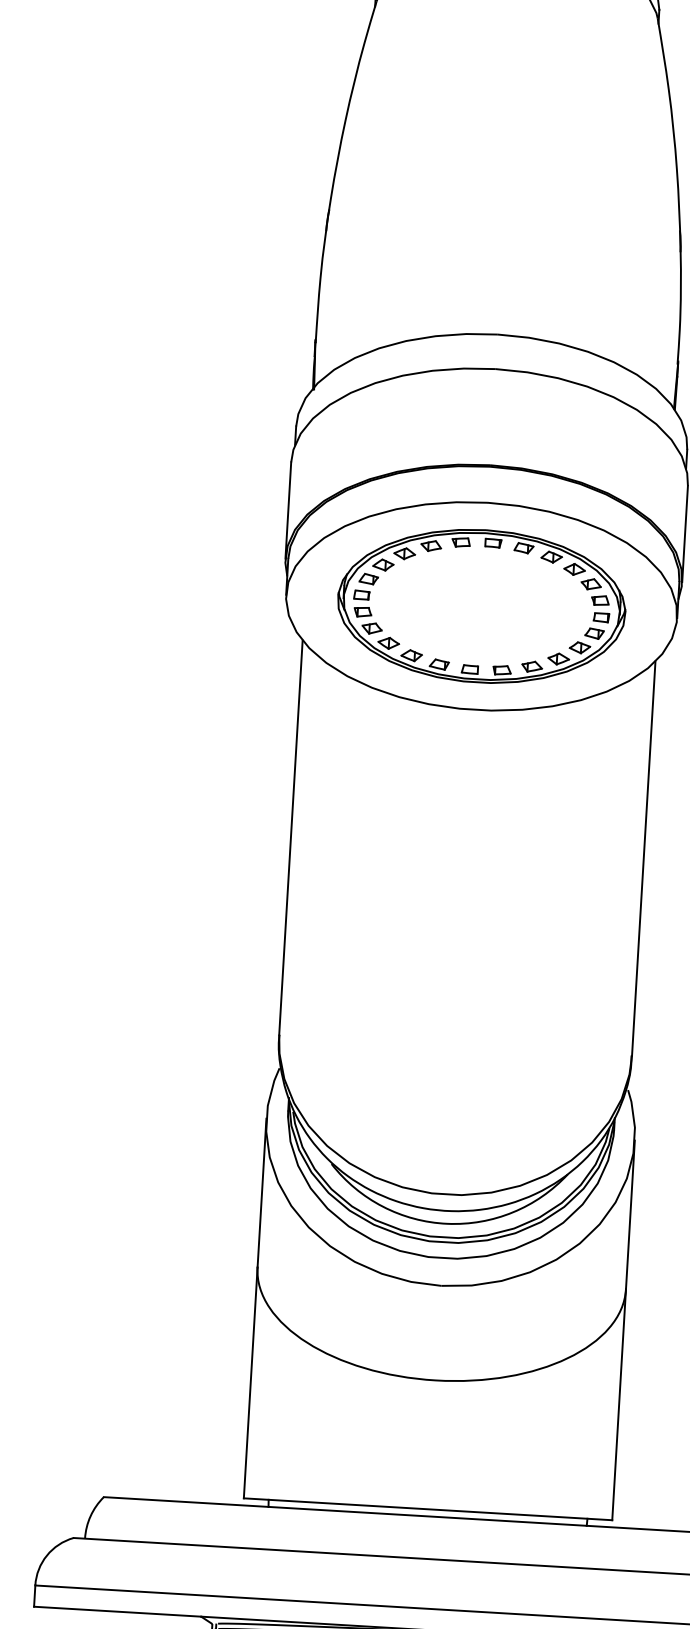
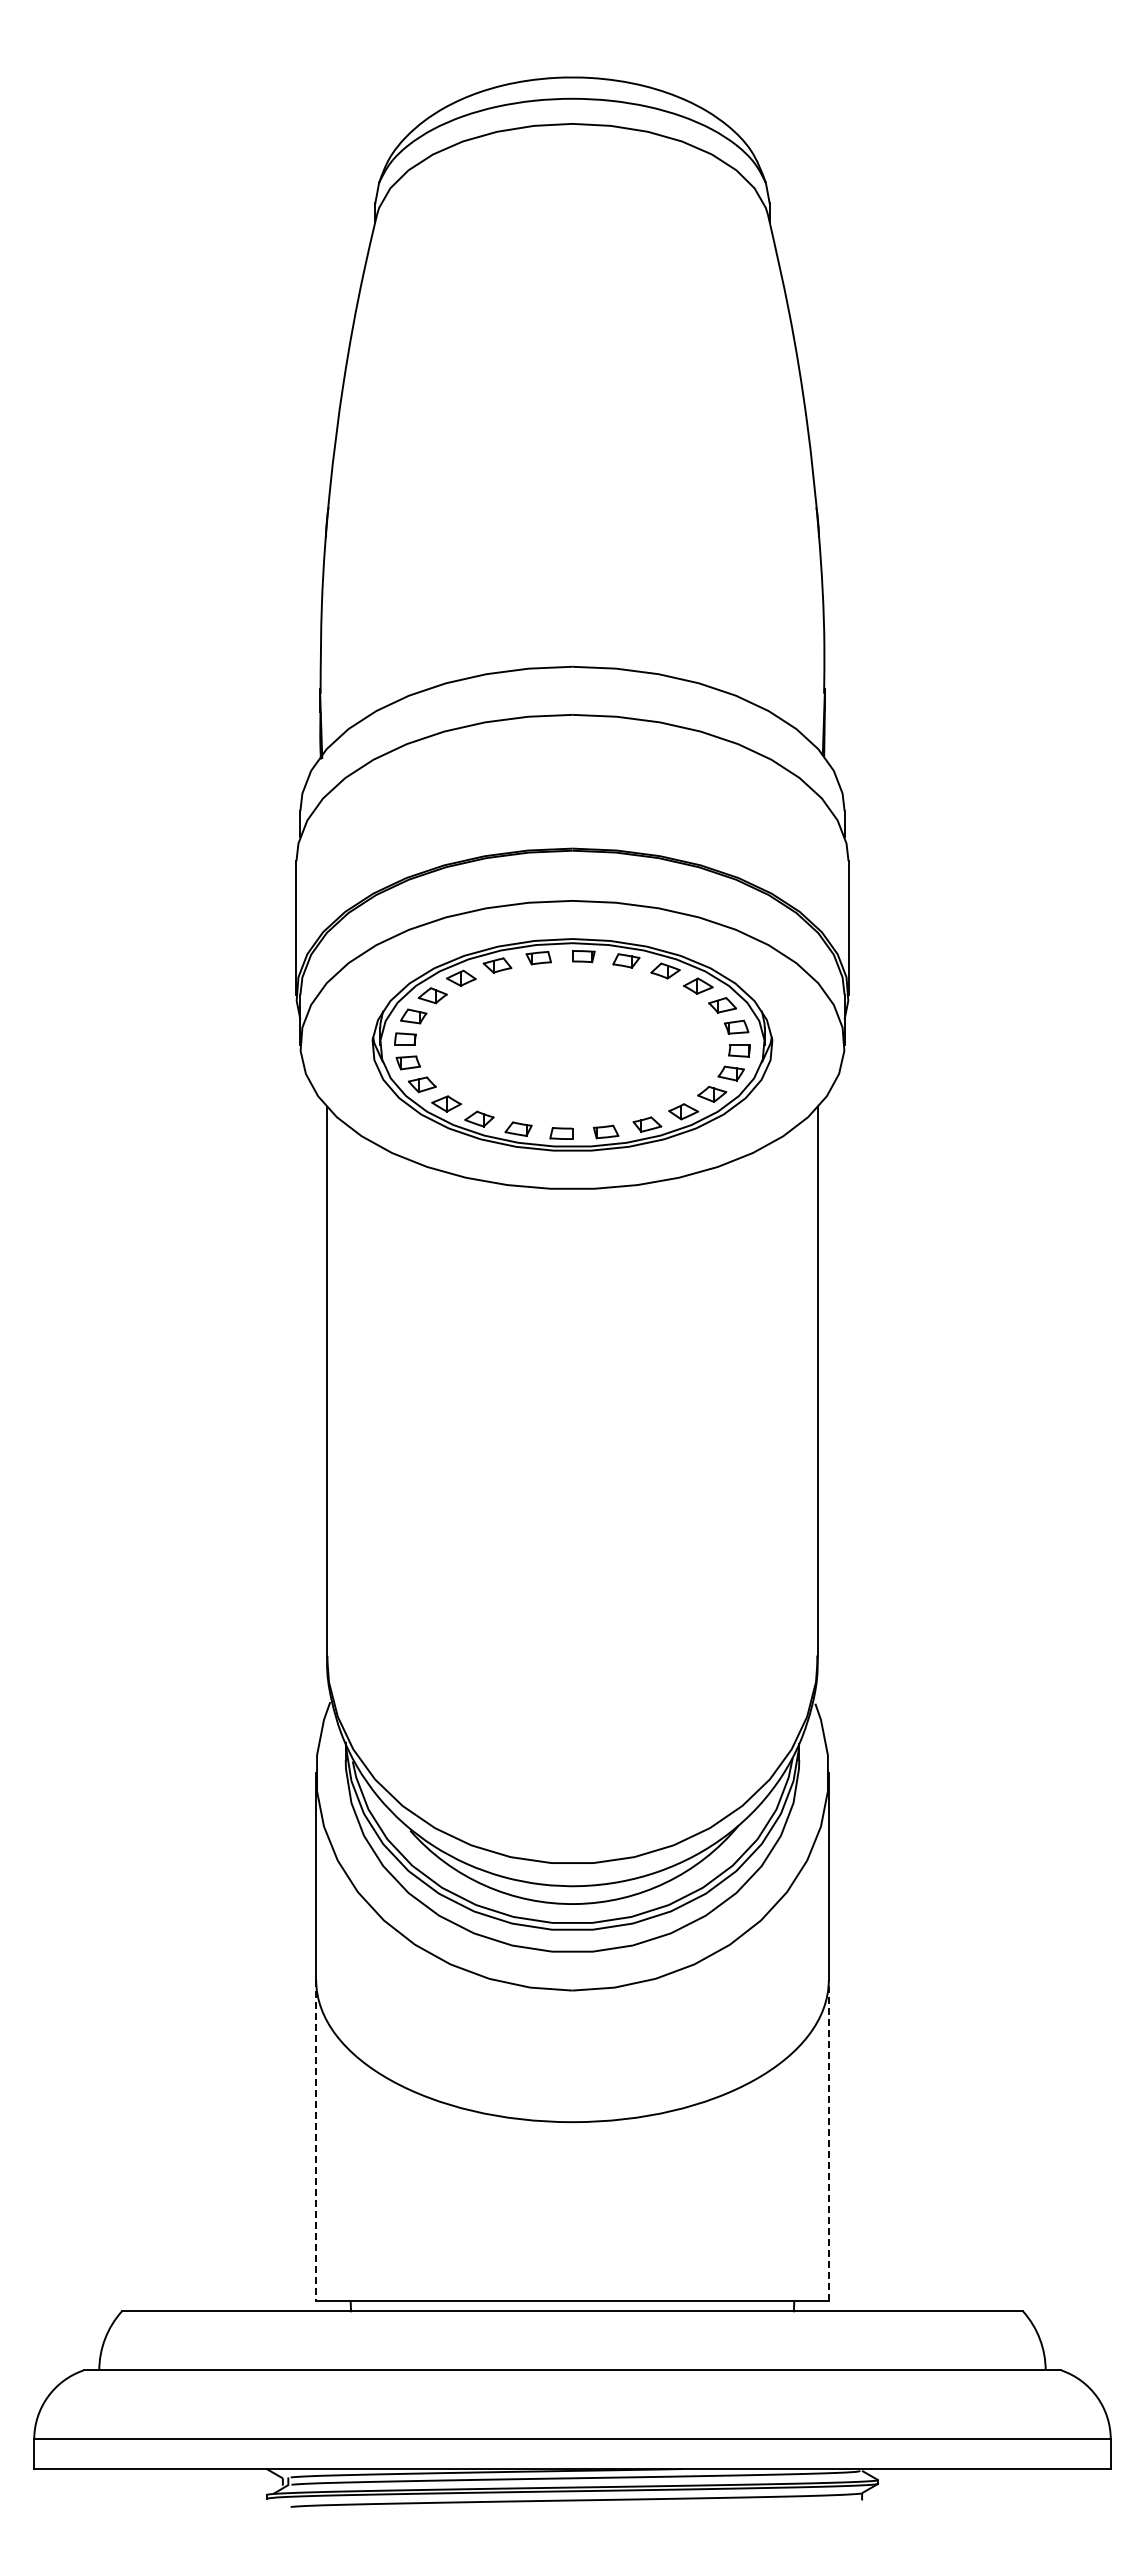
line: (250, 1382) -> (316, 2140), solid -> dashed
line: (618, 1404) -> (828, 2140), solid -> dashed

